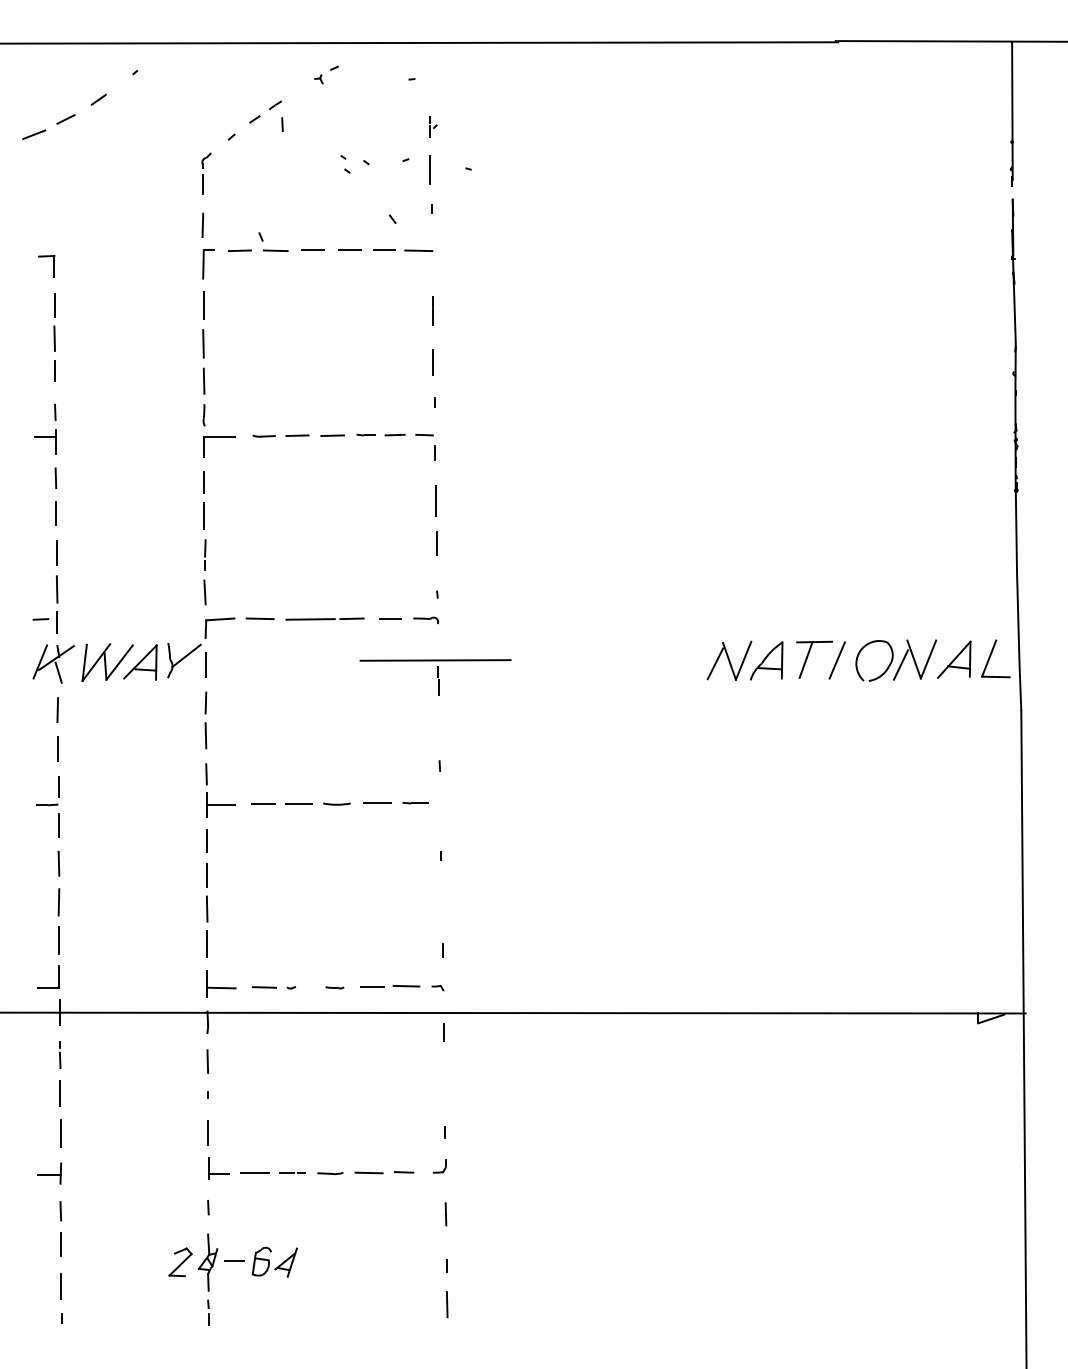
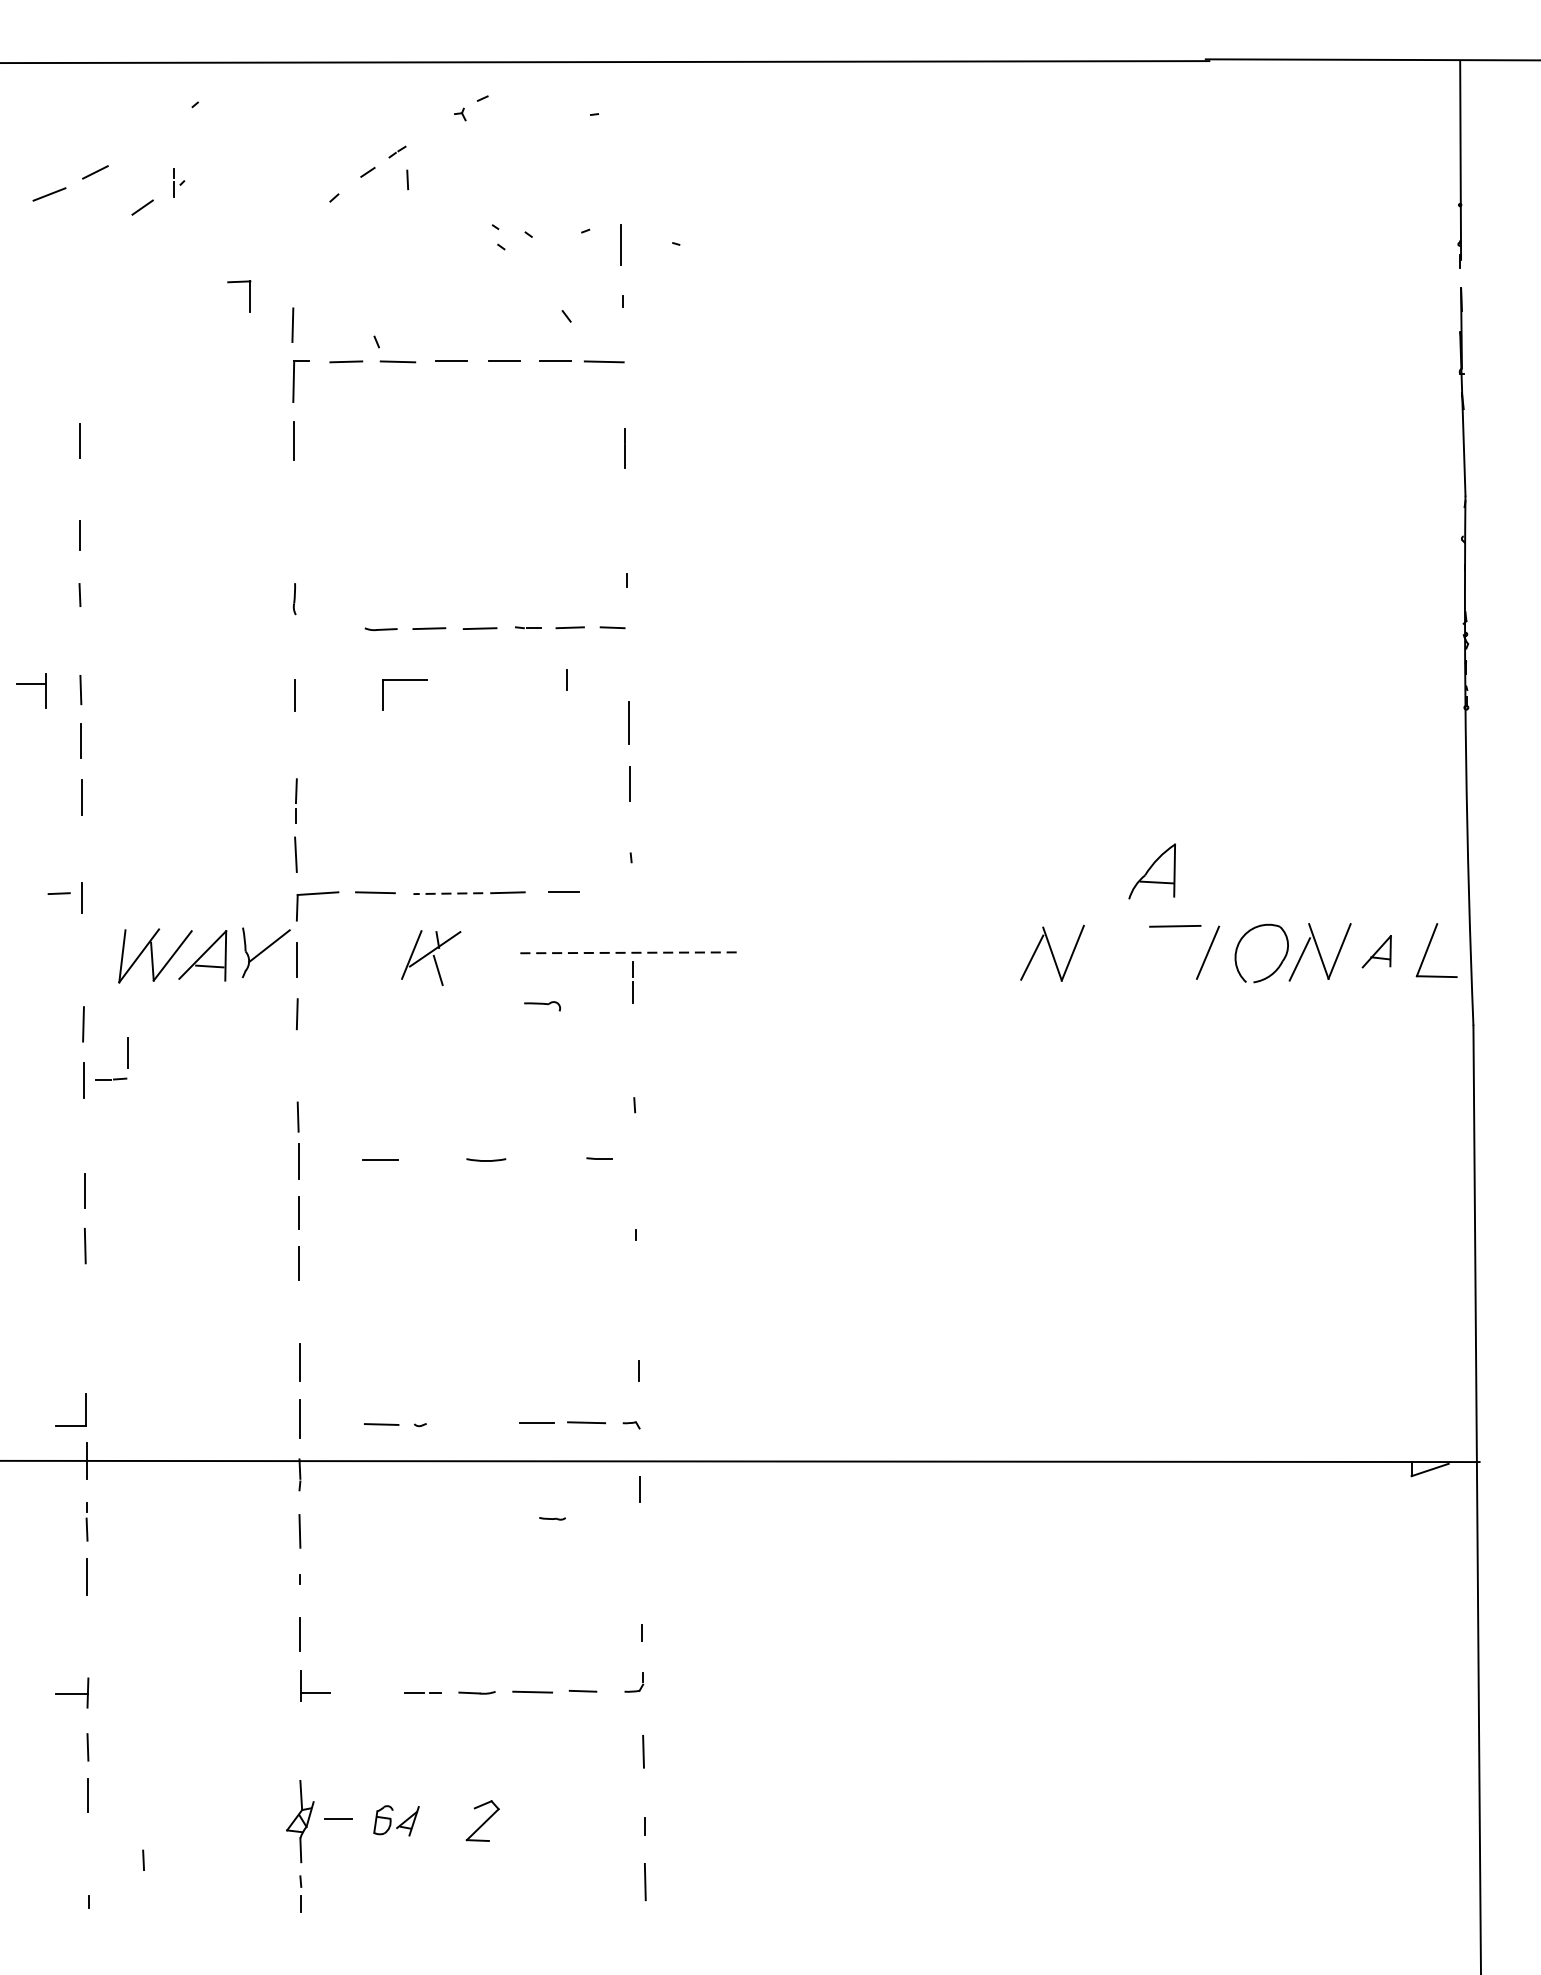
line: (98, 99) -> (142, 207), moved
part: (433, 126) -> (179, 182), moved
part: (206, 173) -> (298, 250), removed
part: (53, 266) -> (249, 296), moved
line: (54, 338) -> (78, 488), removed
line: (203, 343) -> (293, 495), removed
line: (433, 362) -> (625, 523), removed
line: (203, 380) -> (293, 548), removed
part: (219, 437) -> (404, 681), moved
part: (45, 441) -> (31, 690), moved
line: (434, 452) -> (566, 678), moved
line: (203, 515) -> (293, 743), removed
line: (56, 589) -> (81, 850), removed
line: (310, 619) -> (448, 893), solid -> dashed
part: (426, 620) -> (543, 1006), moved
line: (805, 659) -> (1162, 951), removed
part: (954, 659) -> (1377, 951), size x0.6
line: (436, 660) -> (629, 952), solid -> dashed
part: (766, 660) -> (1152, 870), moved
part: (53, 663) -> (430, 957), moved
line: (205, 735) -> (296, 1061), removed
part: (58, 791) -> (127, 1059), moved
line: (377, 802) -> (544, 1157), removed
part: (415, 802) -> (599, 1157), size x0.7
line: (298, 803) -> (430, 1159), removed
line: (220, 804) -> (318, 1160), removed
line: (58, 902) -> (84, 1301), removed
line: (206, 908) -> (298, 1310), removed
line: (59, 940) -> (86, 1356), removed
line: (221, 987) -> (319, 1424), removed
part: (334, 987) -> (551, 1518), moved
line: (60, 1133) -> (87, 1635), removed
line: (254, 1173) -> (367, 1692), removed
line: (208, 1207) -> (143, 1860), moved
part: (274, 1261) -> (396, 1819), size x0.7
part: (180, 1262) -> (482, 1821), moved
line: (61, 1286) -> (88, 1855), removed

